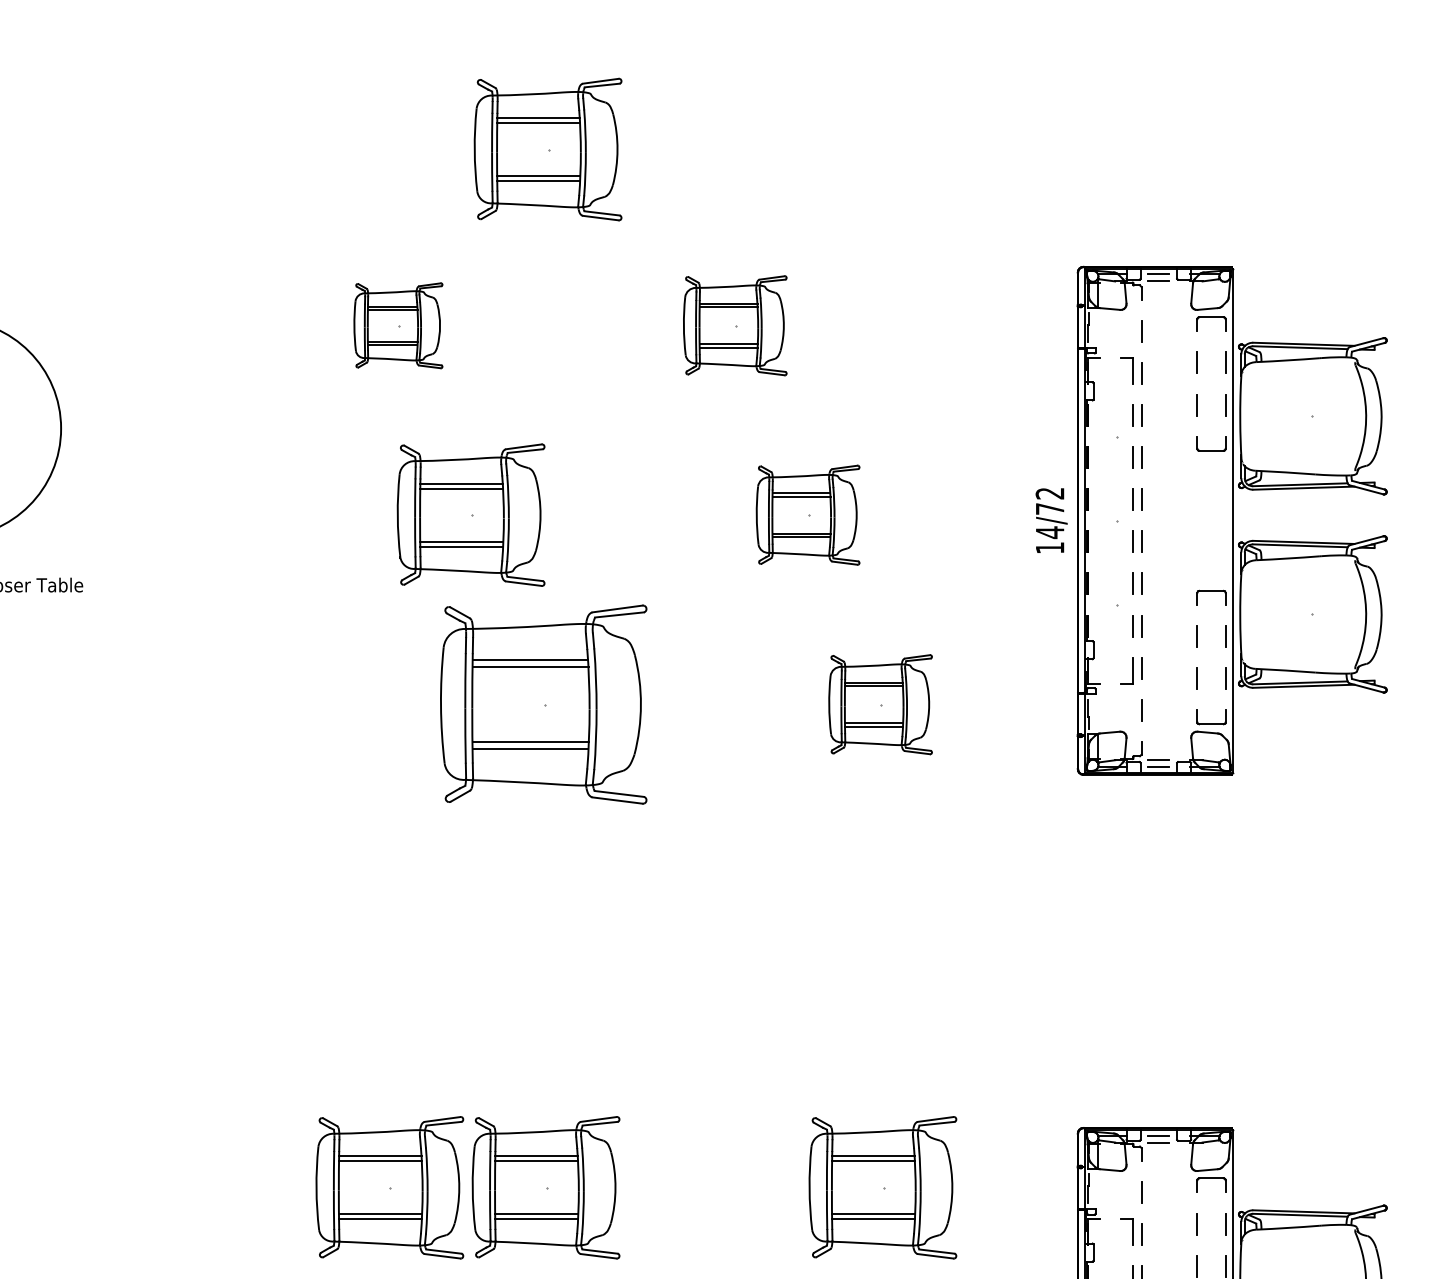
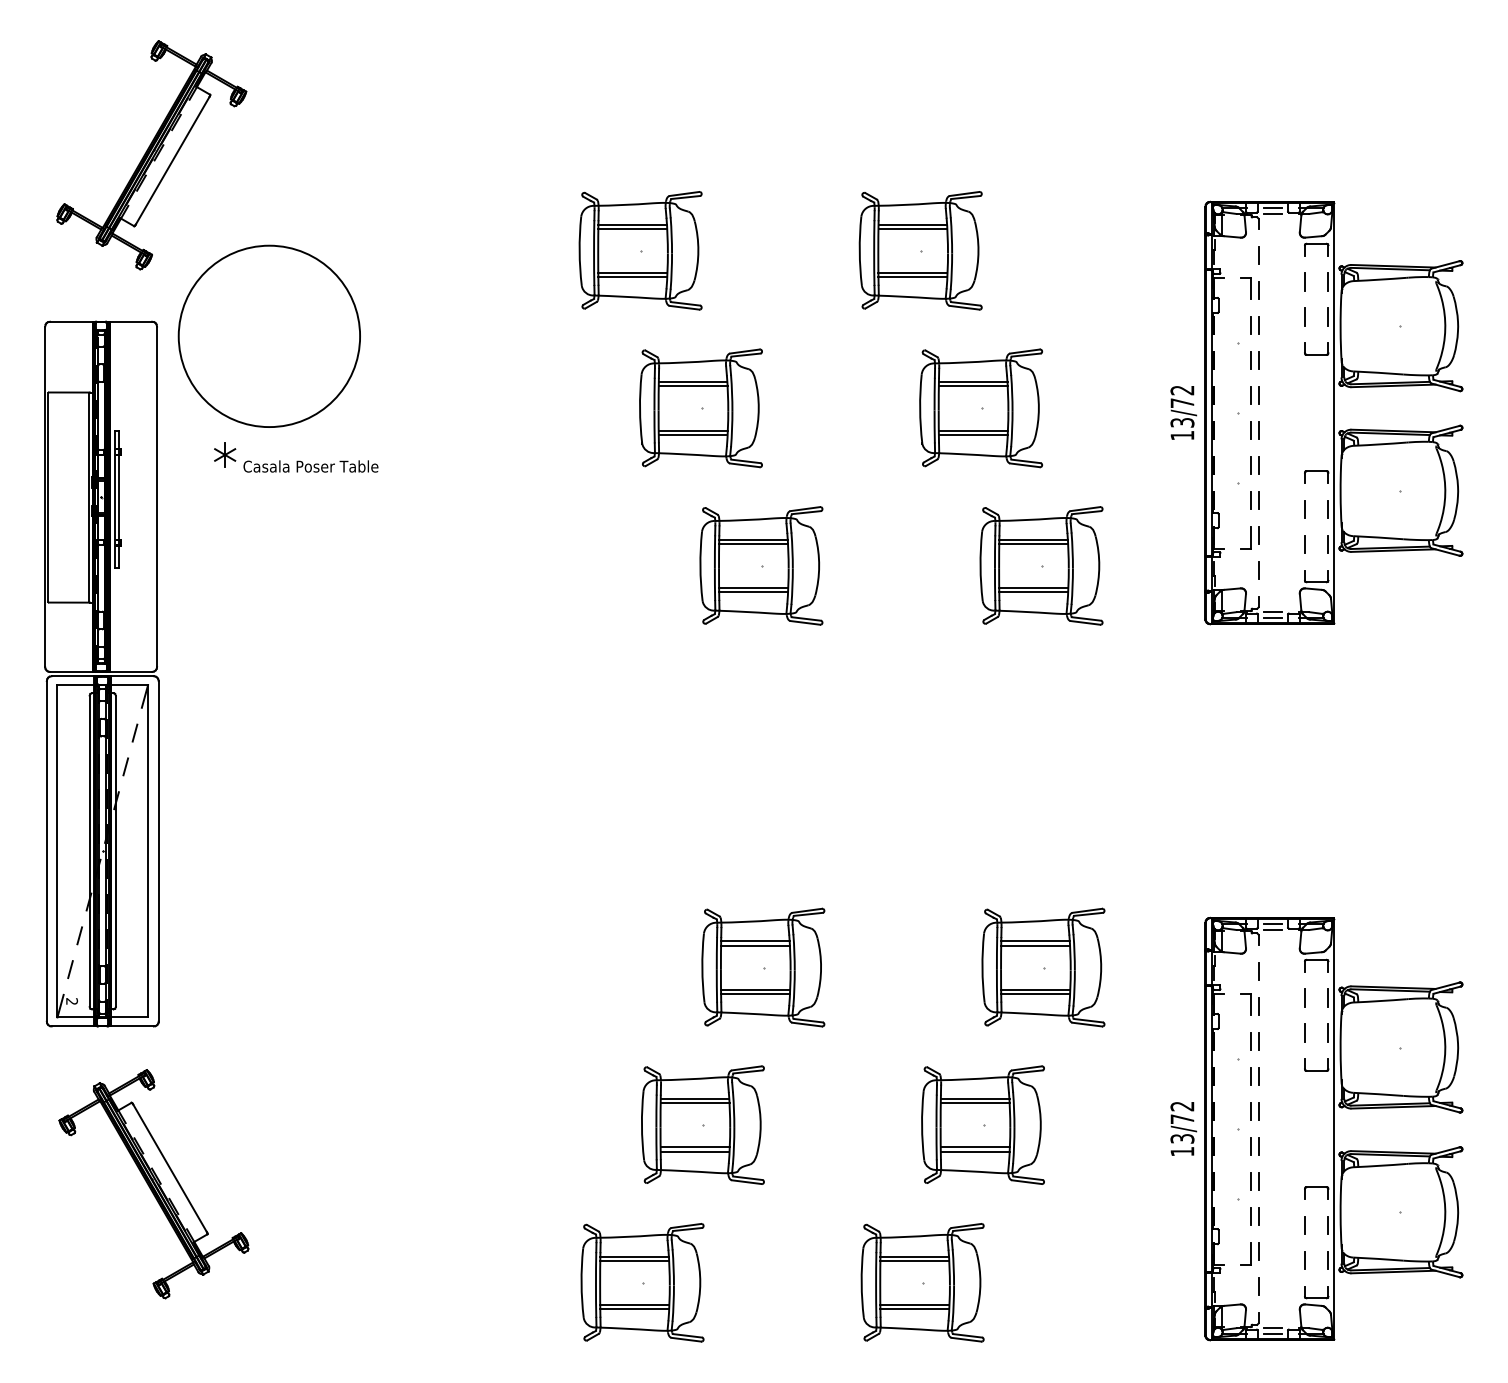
part: (547, 149) -> (764, 104), removed
part: (398, 325) -> (640, 250), size x1.67
part: (735, 325) -> (920, 250), size x1.43
part: (808, 515) -> (981, 408), size x1.43
text: (1050, 532) -> (1182, 422), 14/72 -> 13/72
part: (543, 704) -> (761, 565), size x0.71
part: (880, 704) -> (1041, 565), size x1.43
part: (389, 1187) -> (633, 967), removed

